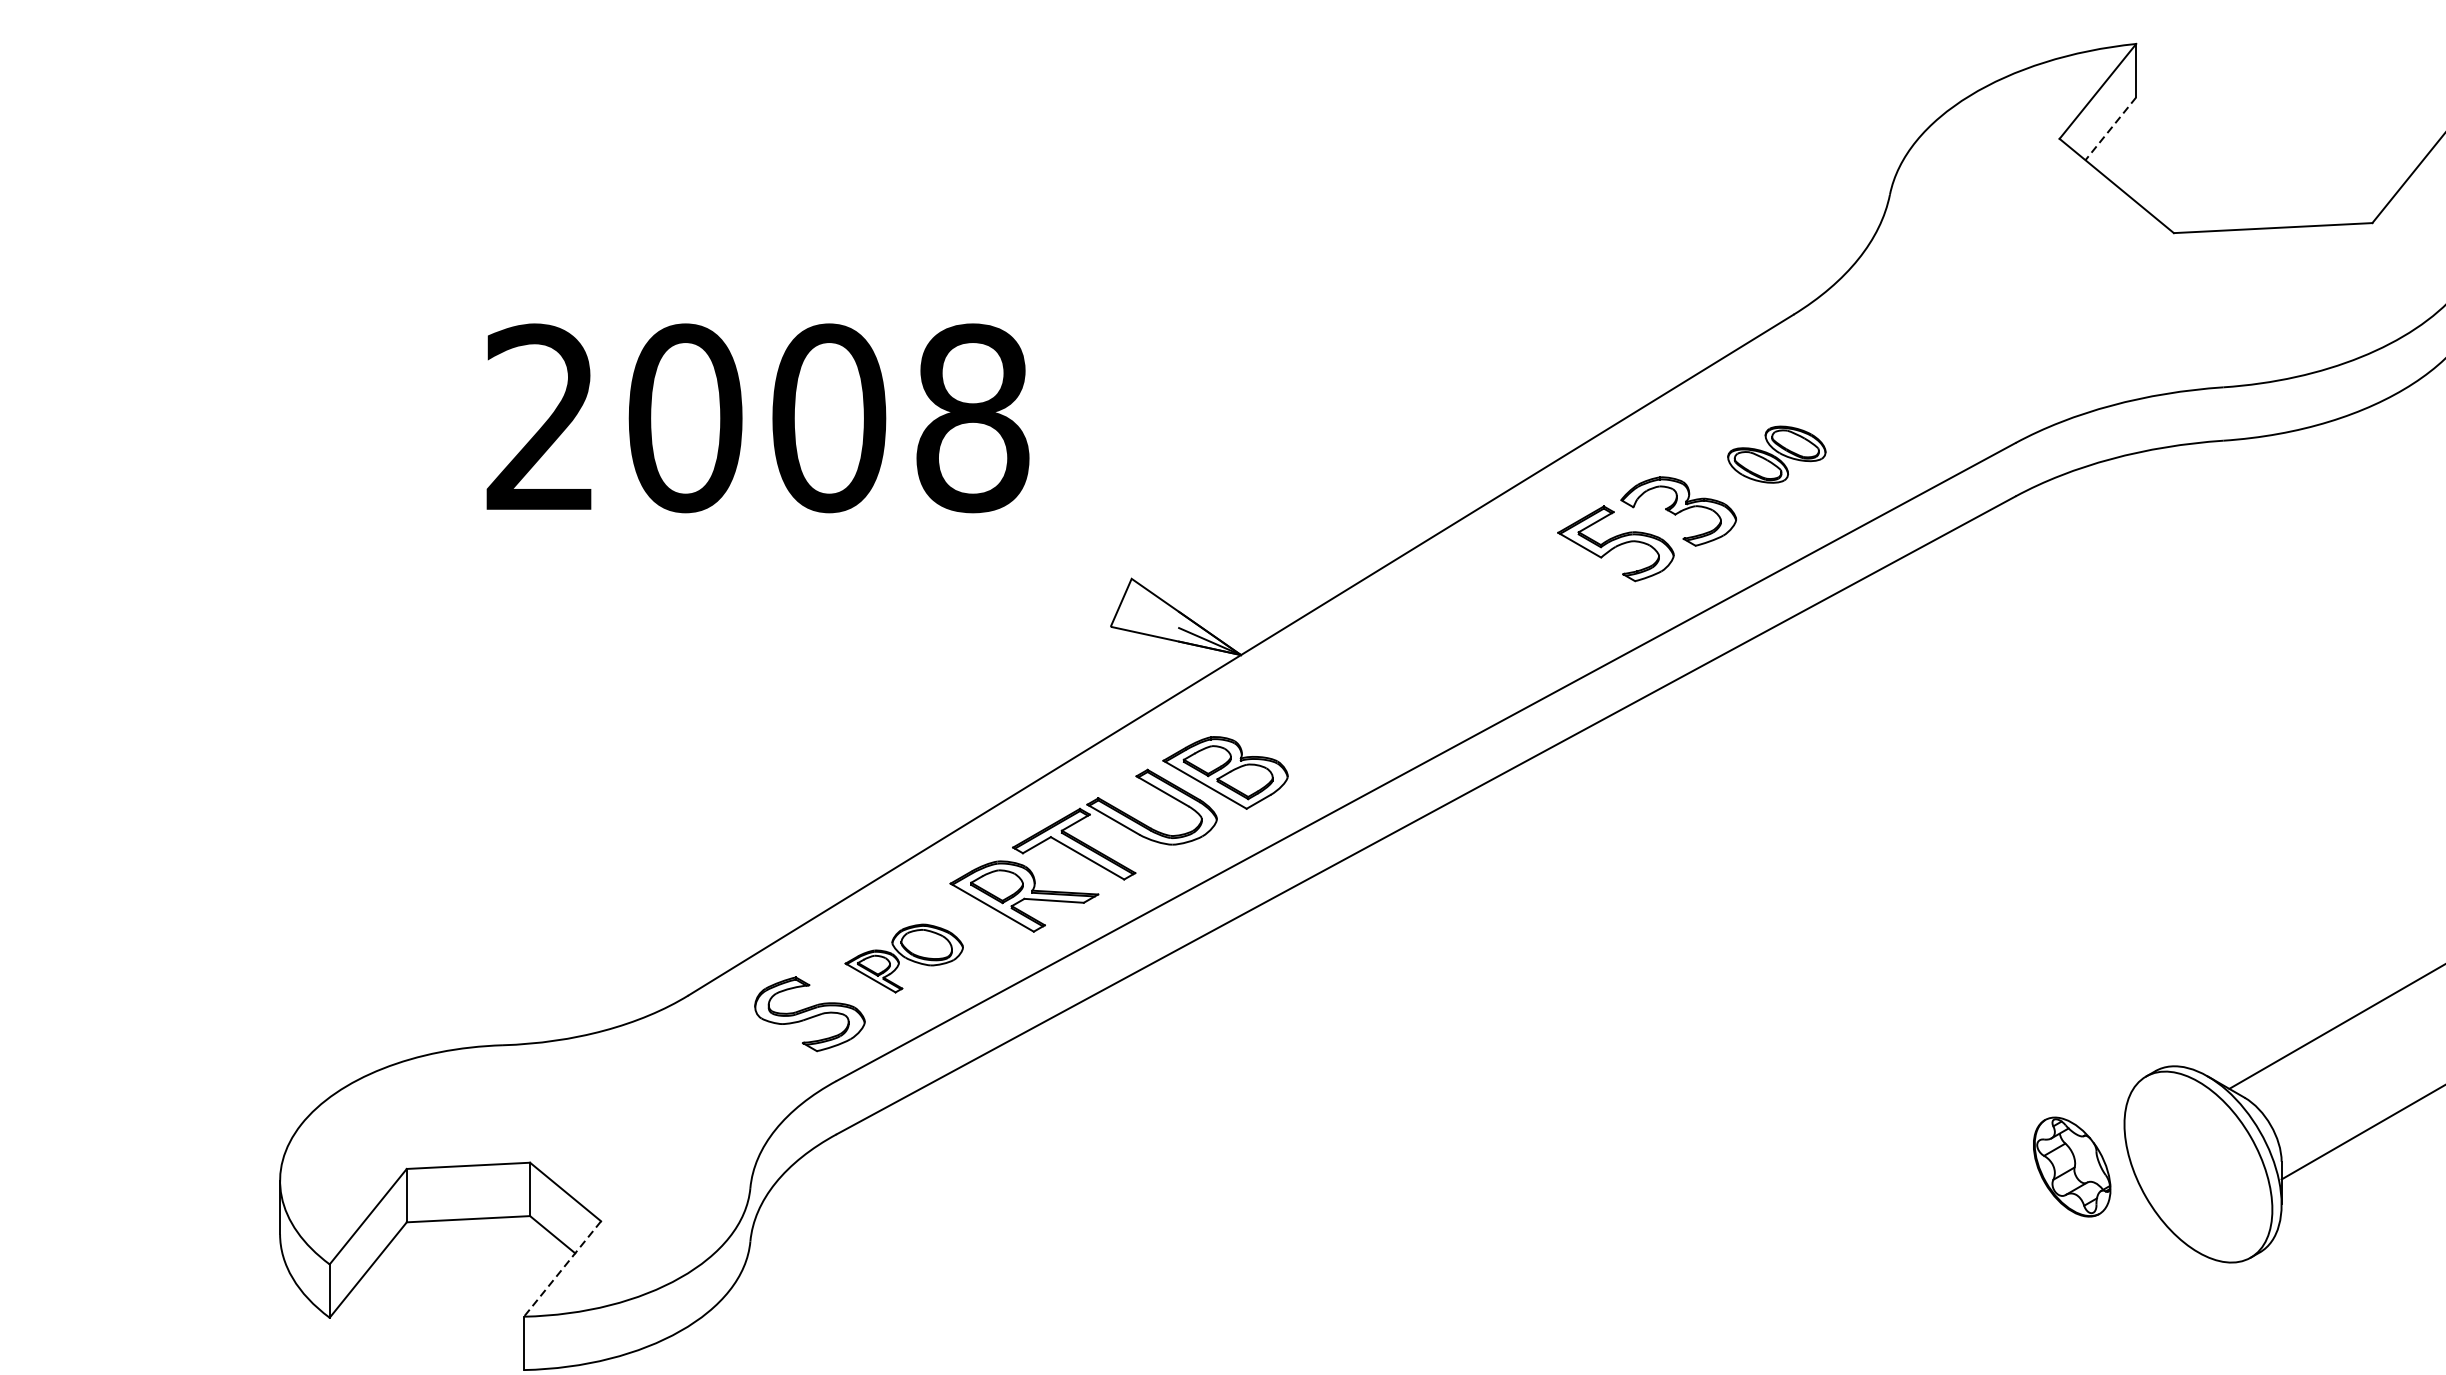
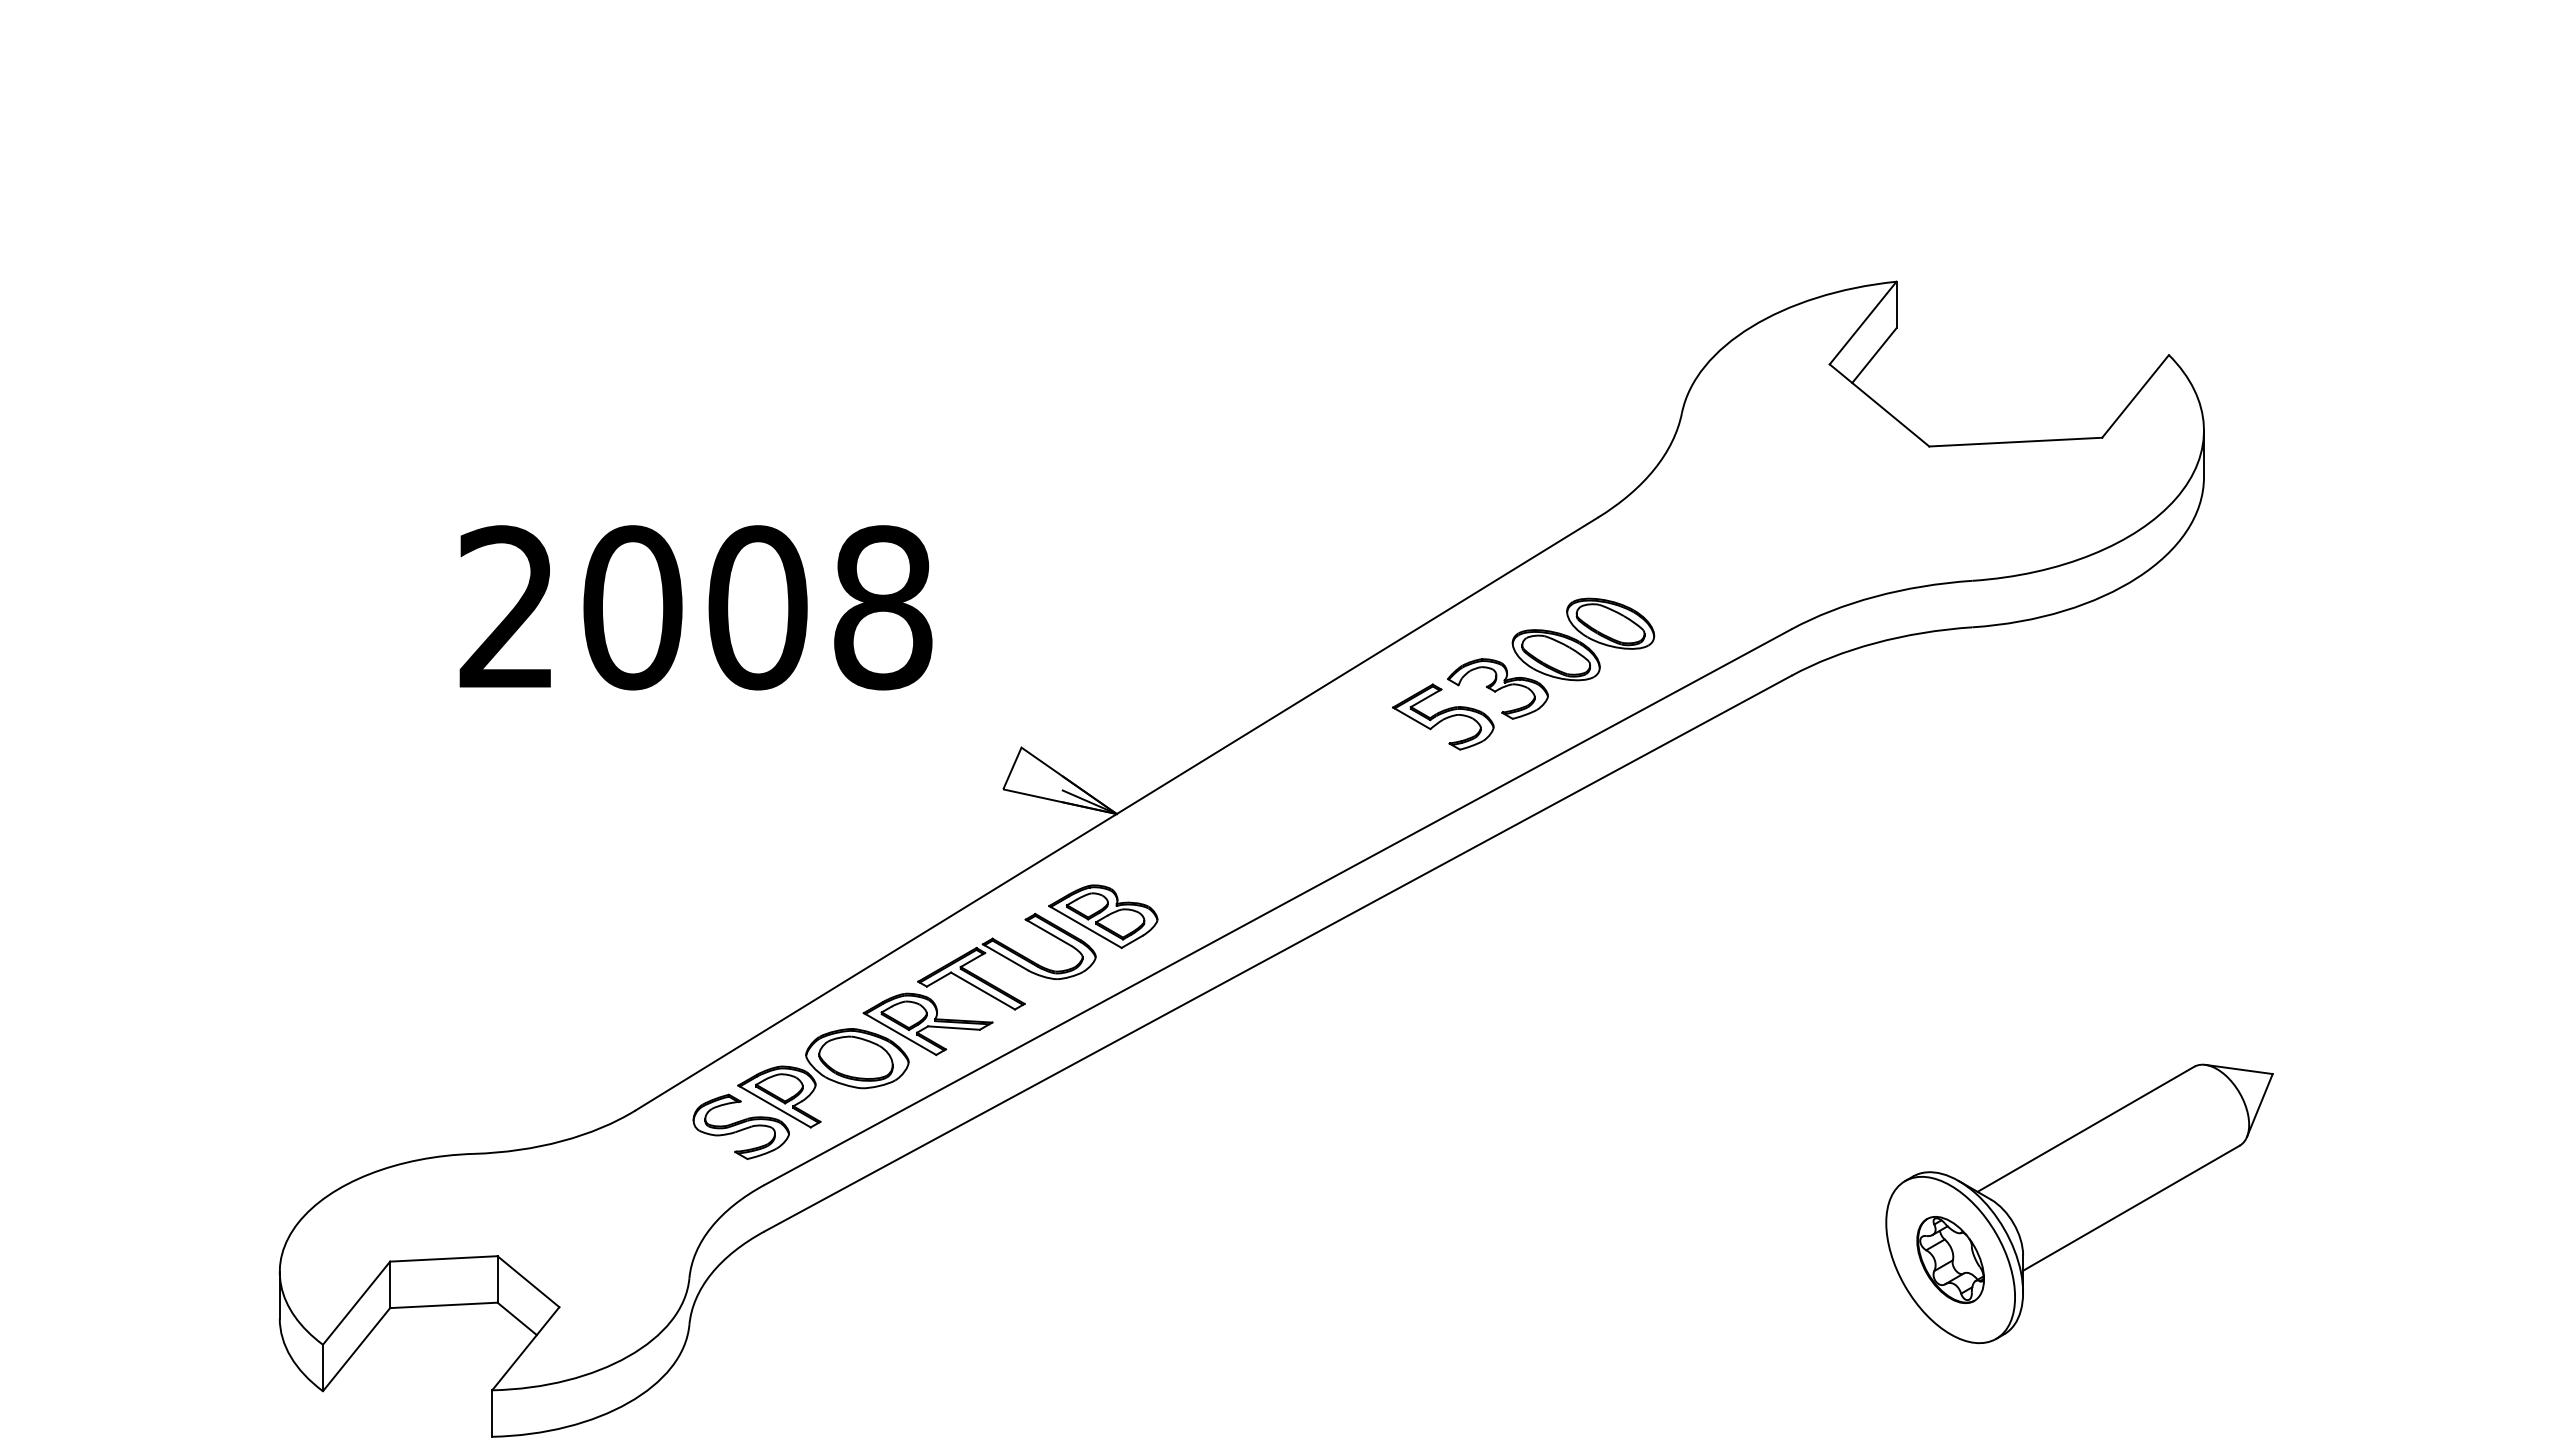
line: (2110, 129) -> (1874, 356), dashed -> solid
part: (1776, 454) -> (1583, 639), size x1.67
part: (904, 958) -> (823, 1078), size x1.67
part: (2071, 1166) -> (1950, 1259), moved
line: (562, 1269) -> (525, 1349), dashed -> solid

